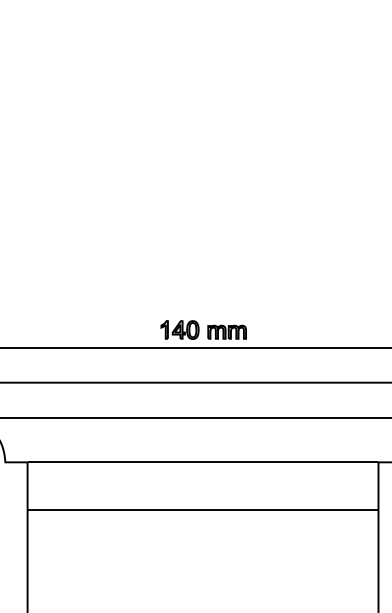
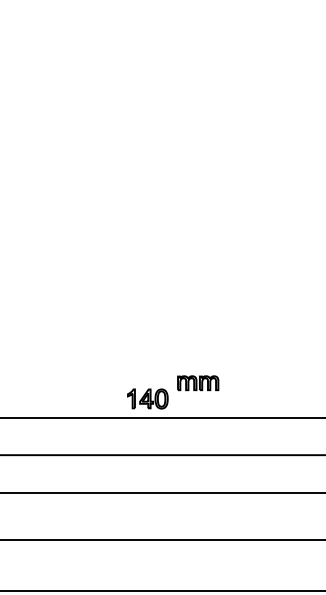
part: (226, 331) -> (197, 382), moved

